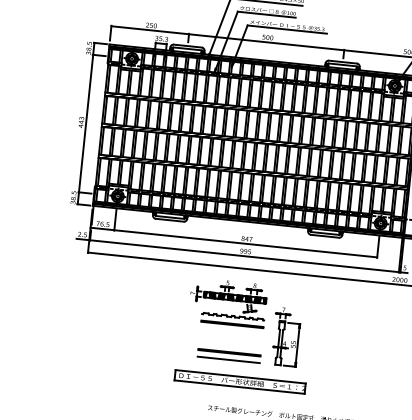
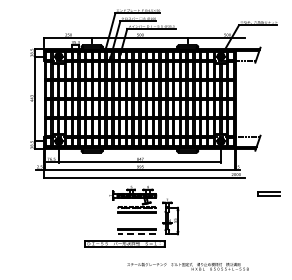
line: (228, 360) -> (136, 234), solid -> dashed
part: (239, 381) -> (124, 243), moved

